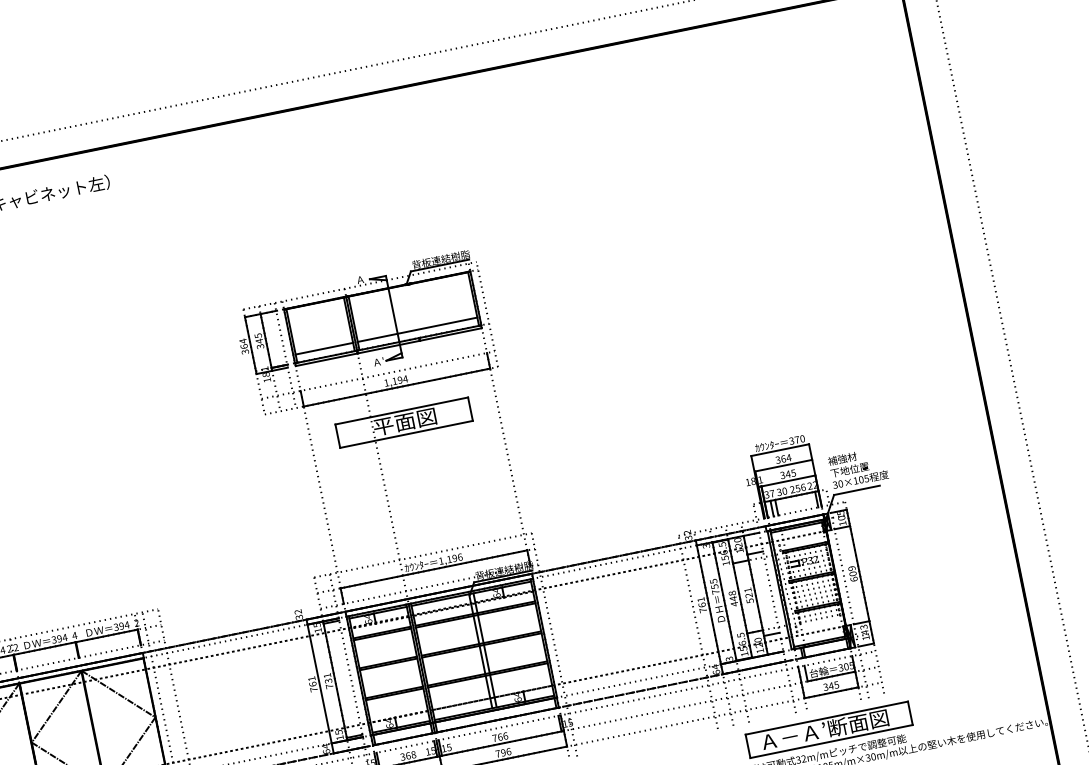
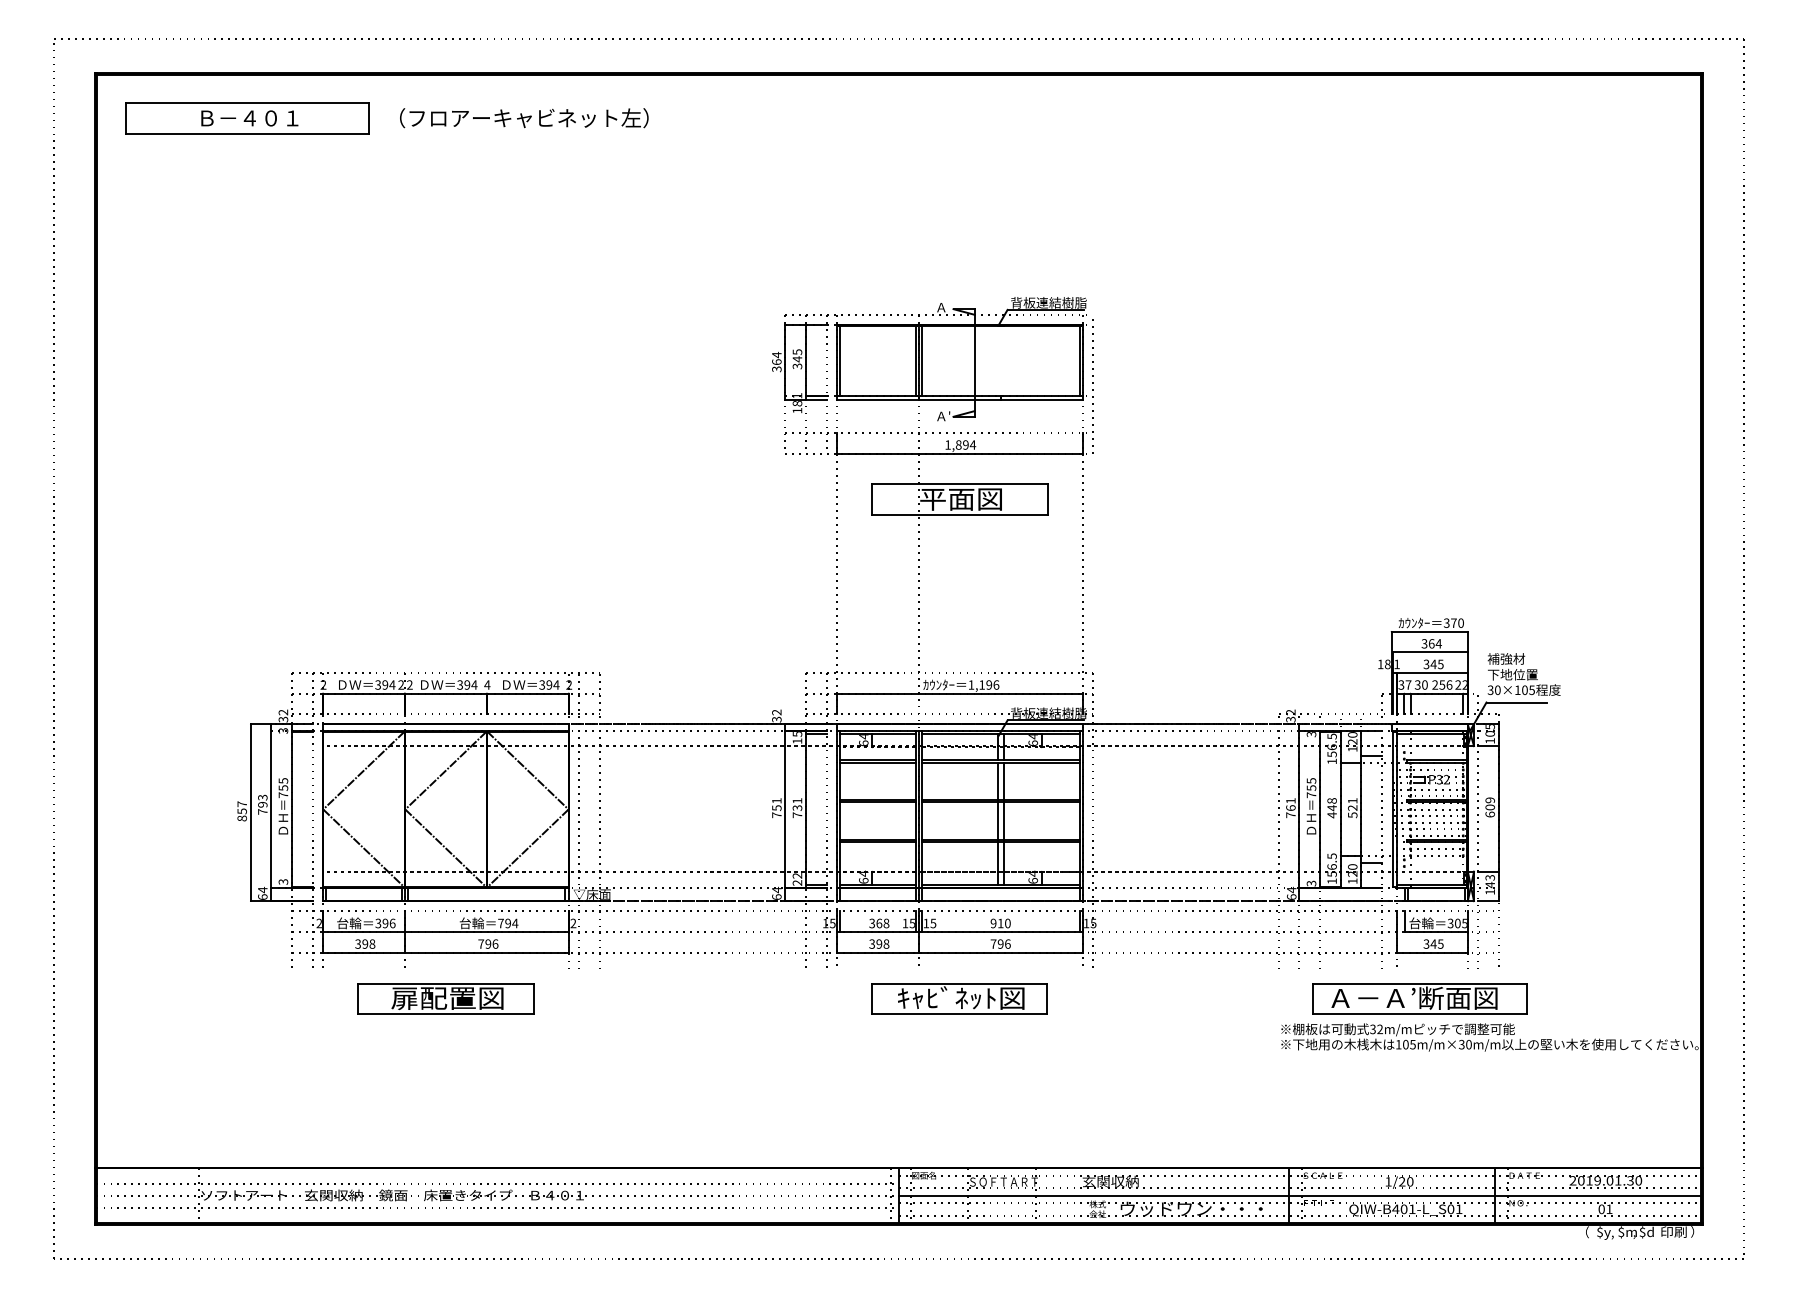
line: (417, 329) -> (1000, 385), removed
line: (324, 348) -> (877, 385), removed
text: (394, 380) -> (958, 444), 1,194 -> 1,894
text: (312, 684) -> (776, 808), 761 -> 751
text: (339, 735) -> (797, 879), 15 -> 22
text: (500, 737) -> (1000, 923), 766 -> 910

